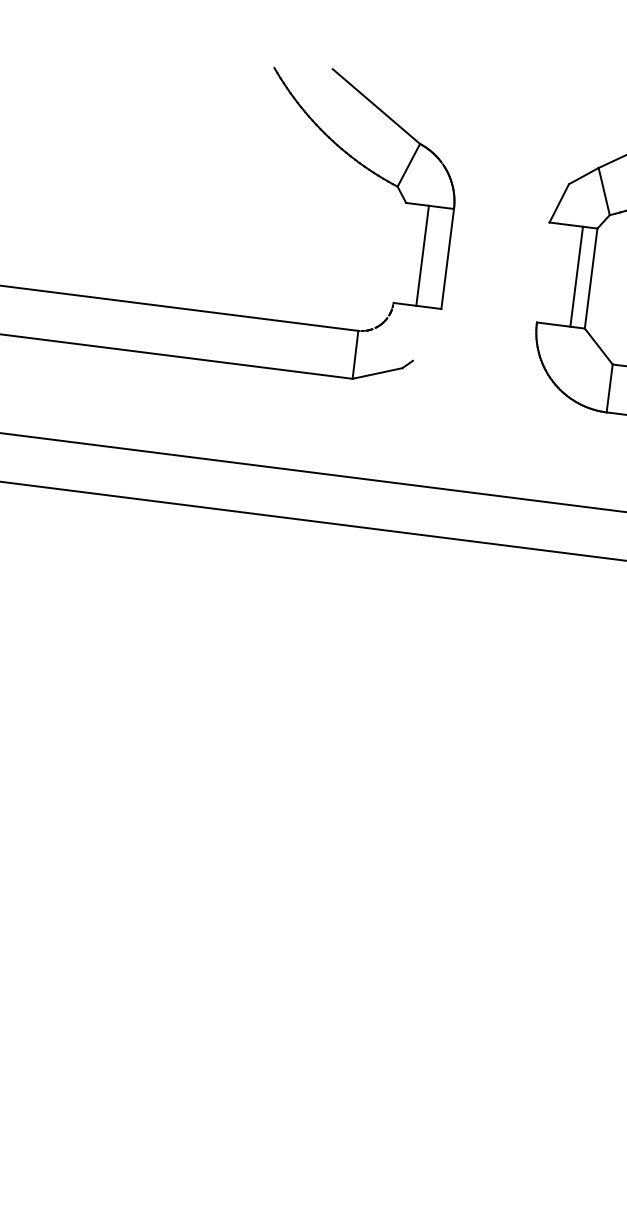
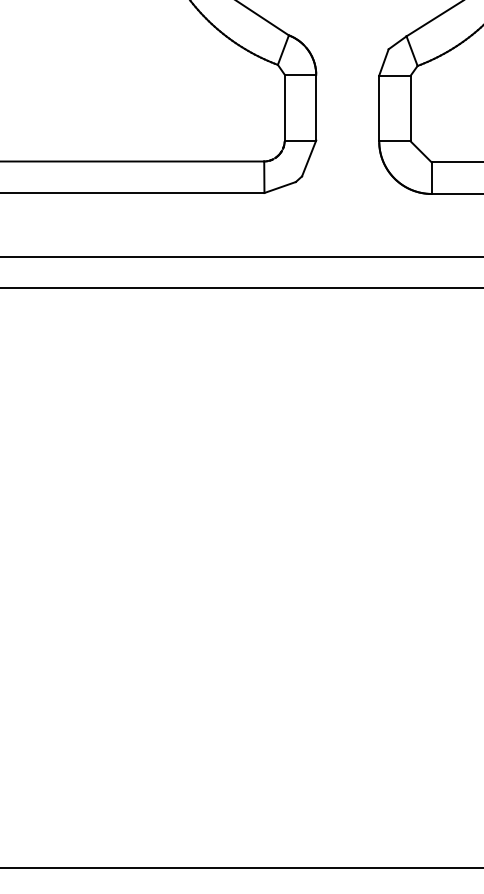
line: (422, 255) -> (284, 107), moved
line: (577, 276) -> (379, 108), moved
line: (427, 335) -> (309, 158), added

